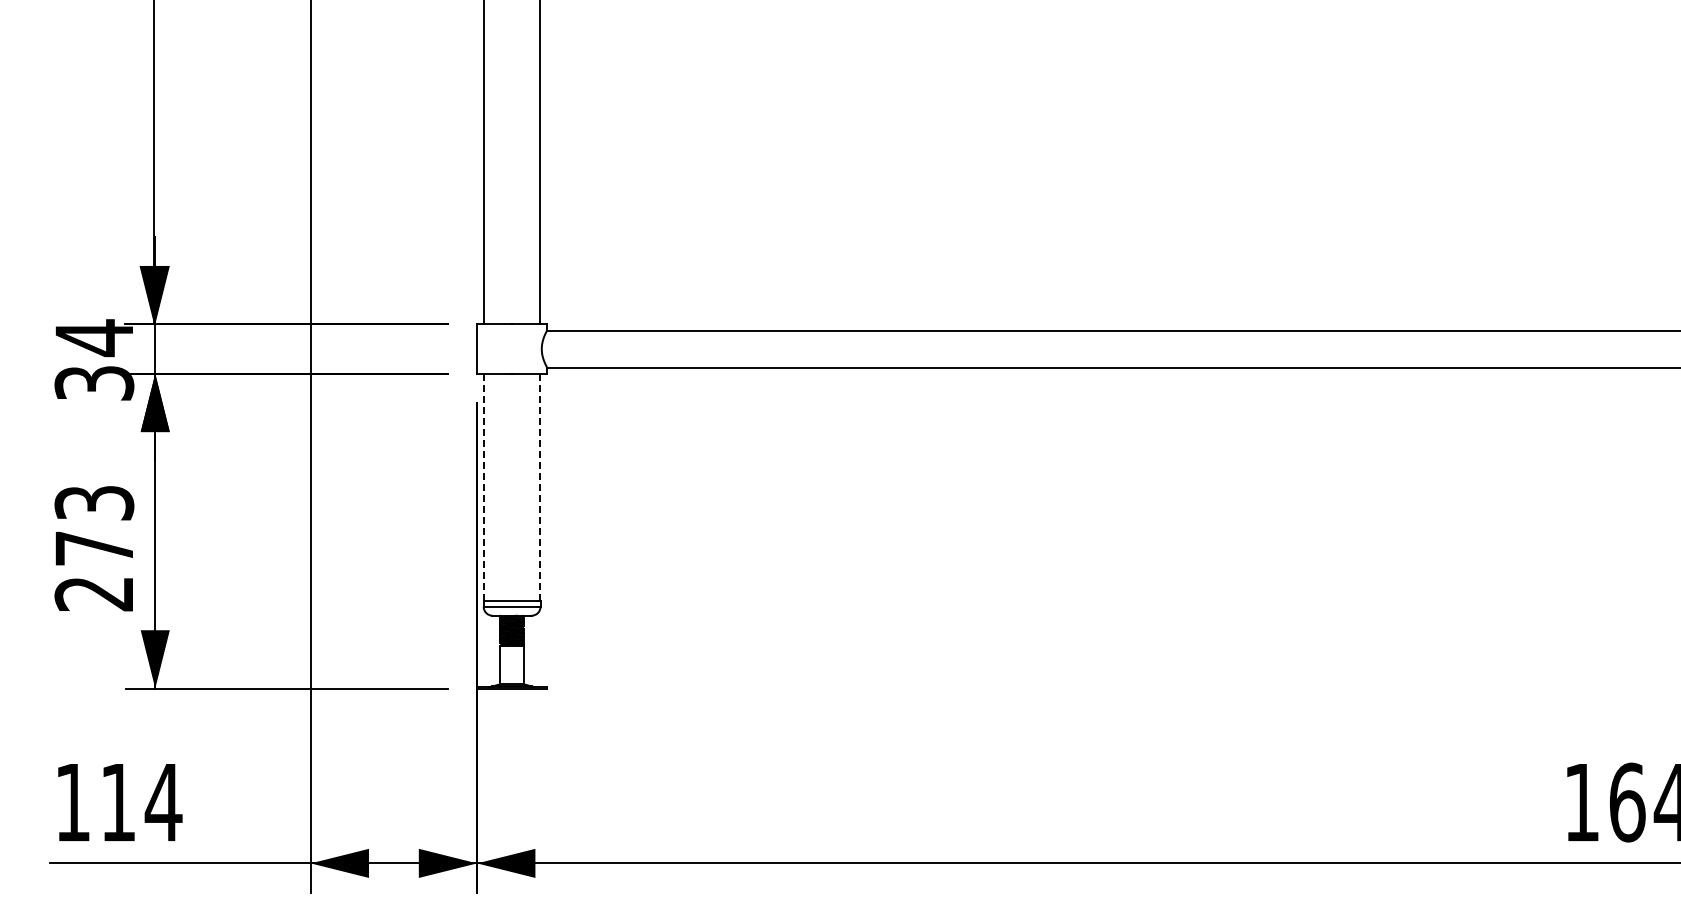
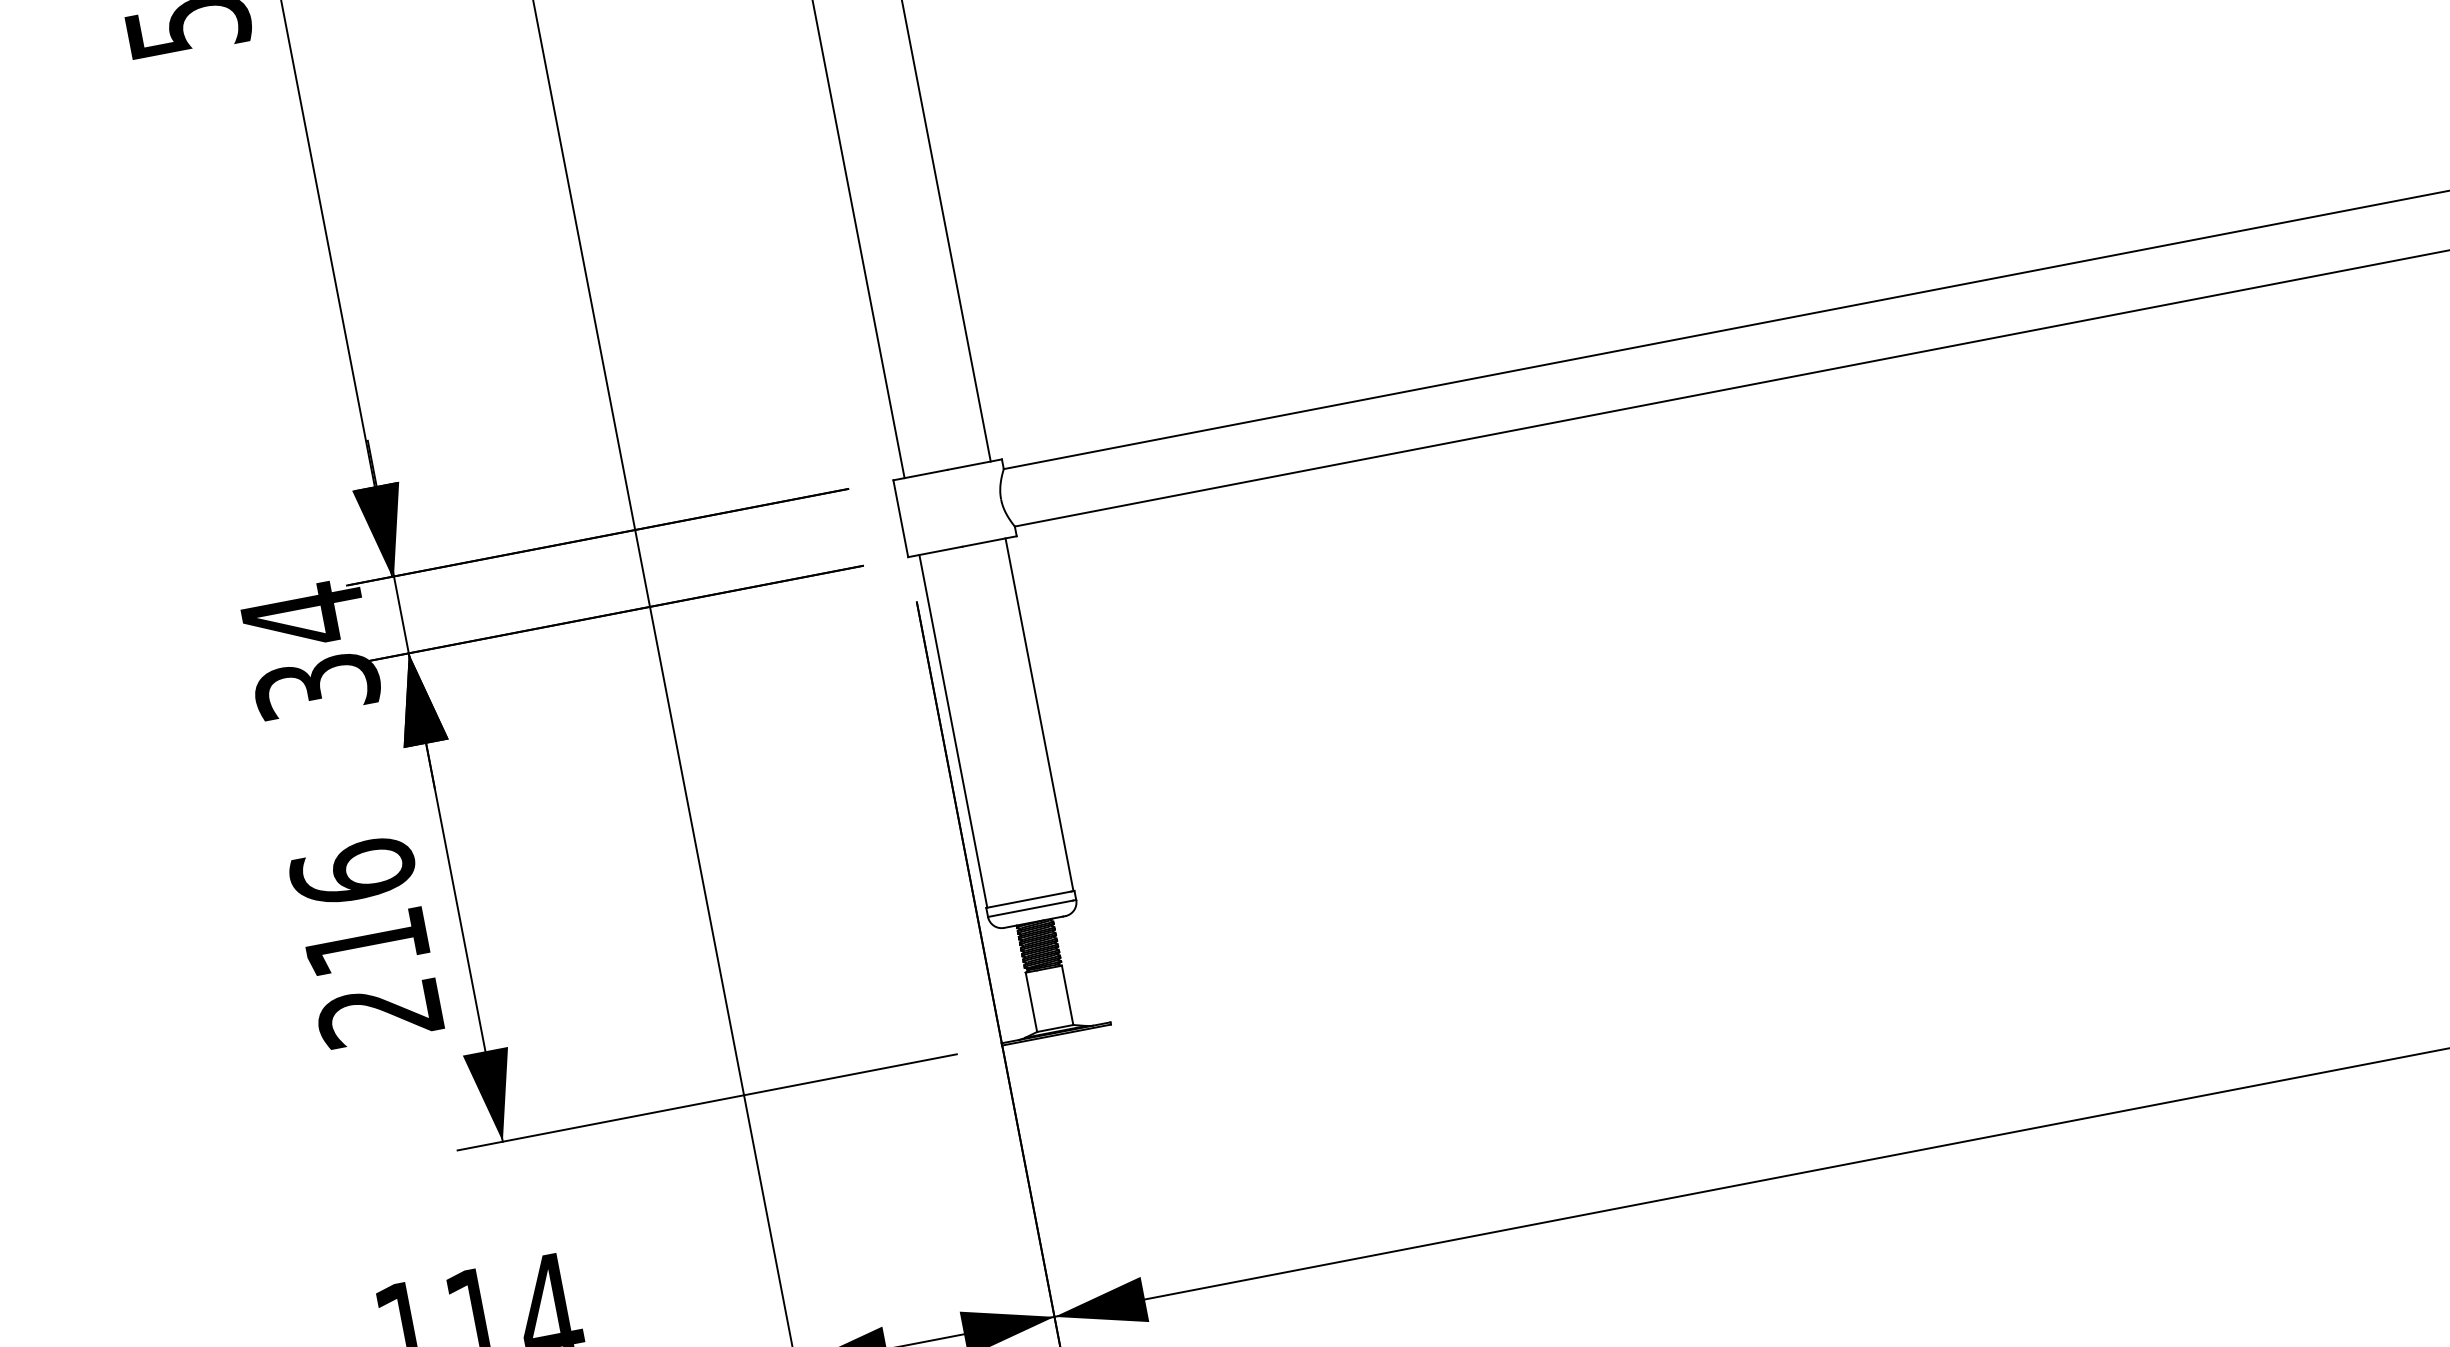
line: (484, 487) -> (953, 731), dashed -> solid
line: (539, 487) -> (1038, 714), dashed -> solid
text: (94, 524) -> (359, 905), 273 -> 216

